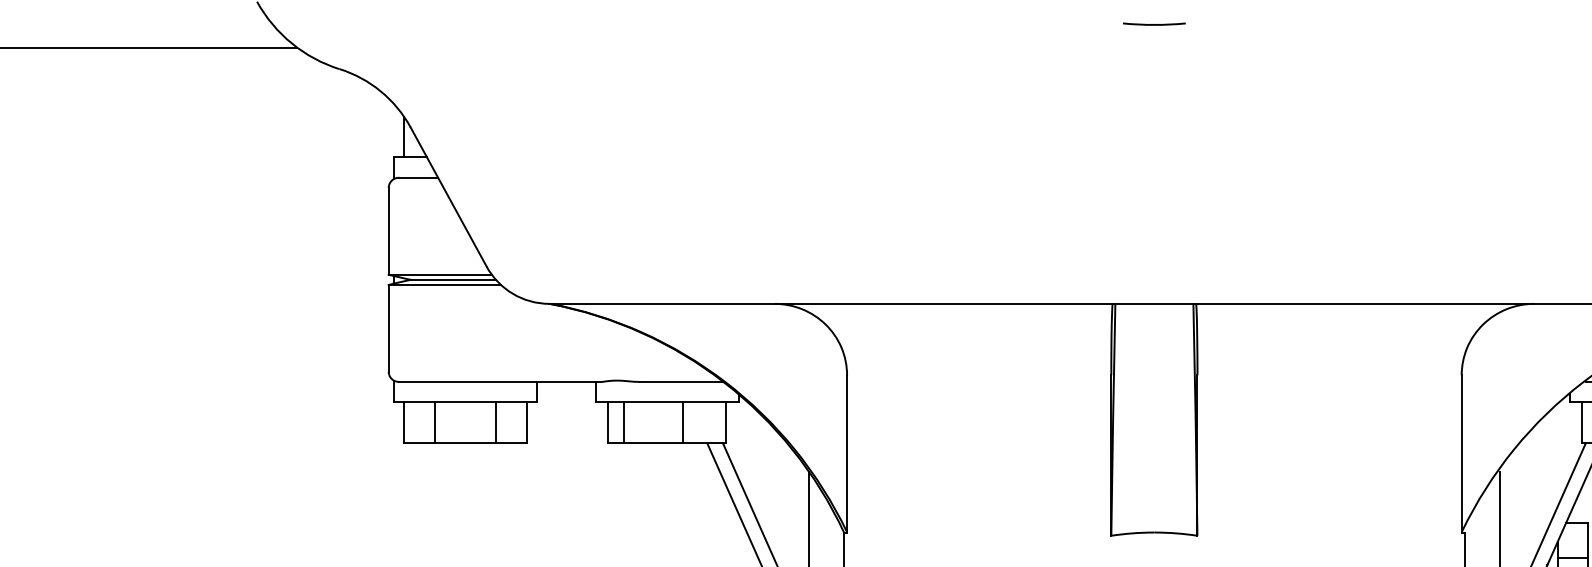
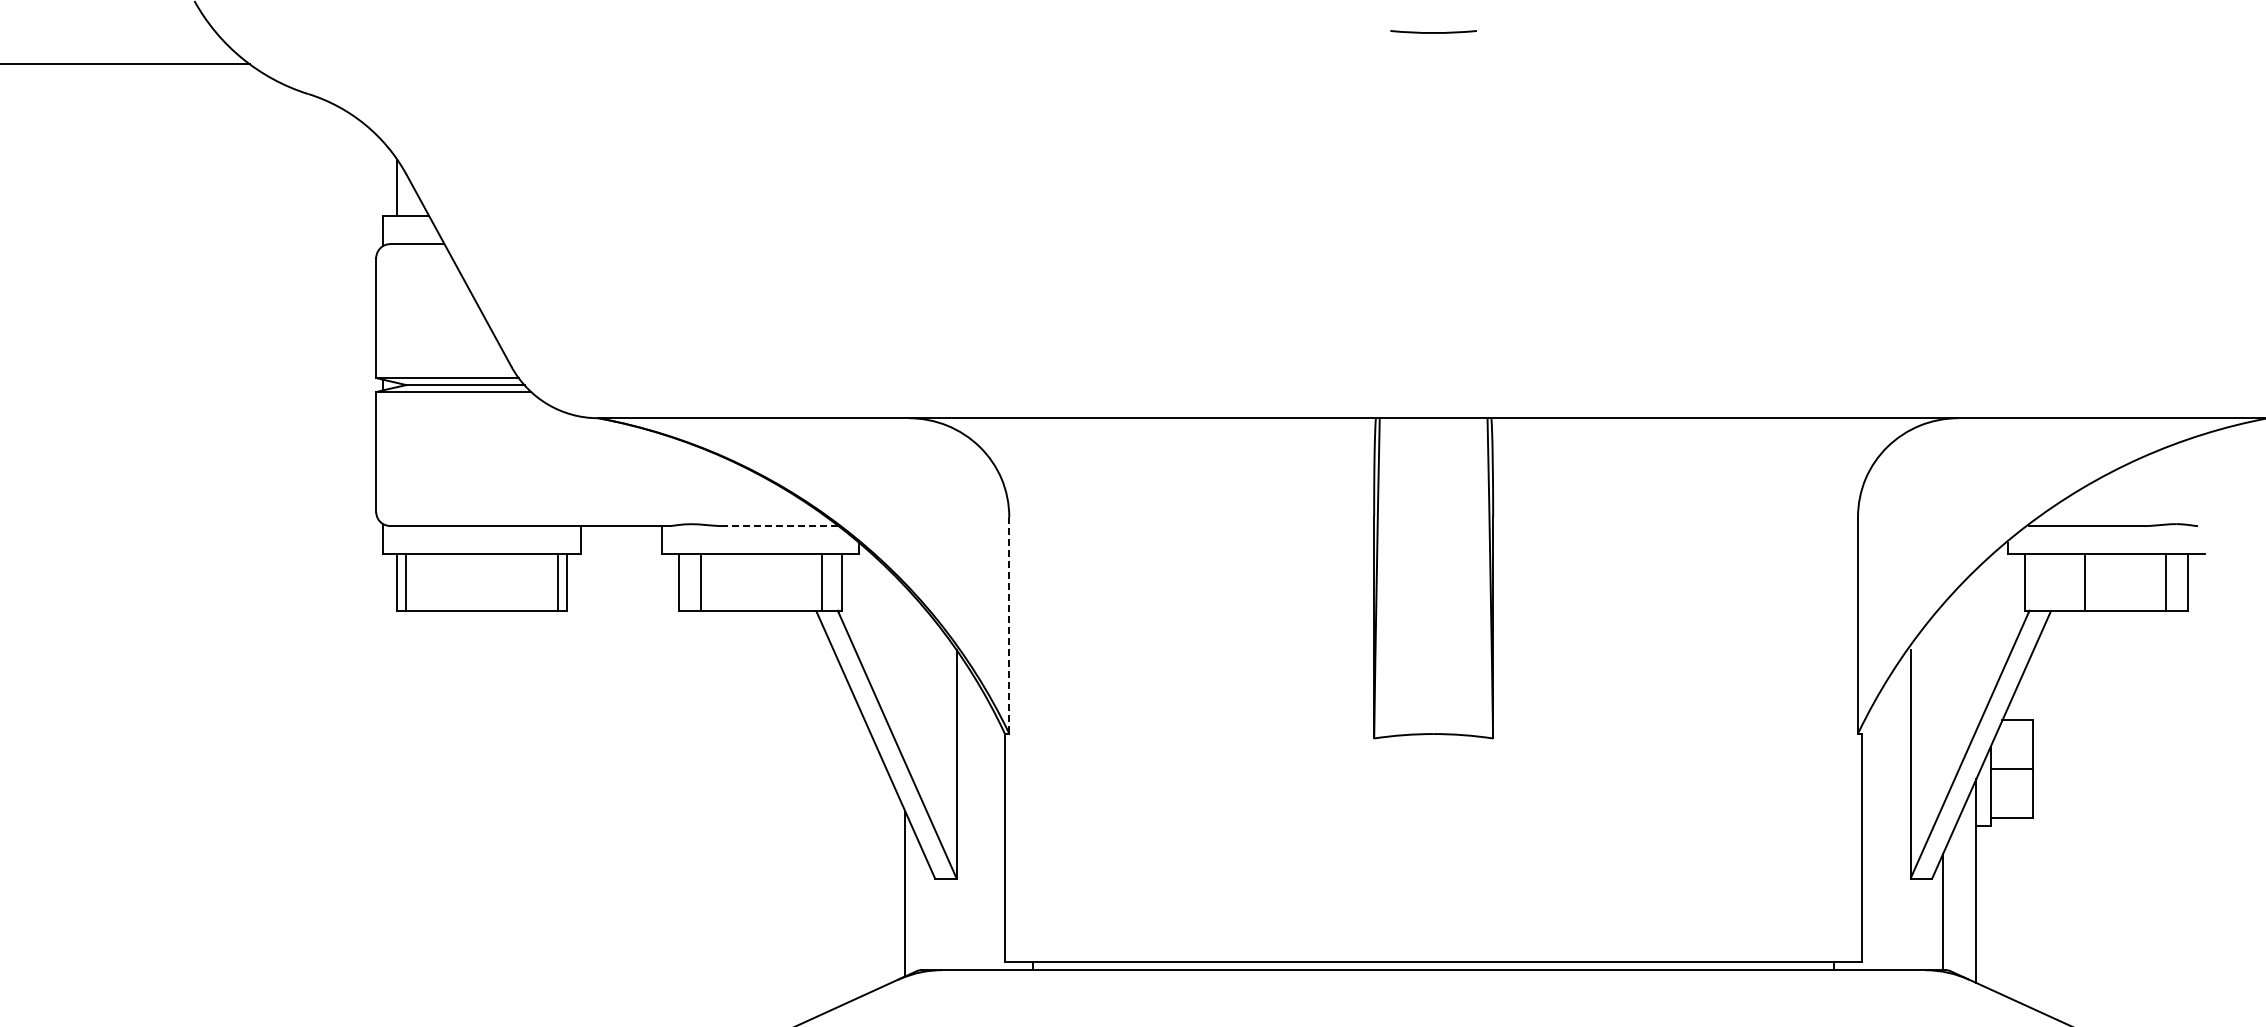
line: (681, 382) -> (780, 526), solid -> dashed
line: (434, 422) -> (405, 582), moved
line: (496, 422) -> (558, 582), moved
line: (682, 422) -> (821, 582), moved
line: (847, 453) -> (1009, 625), solid -> dashed

